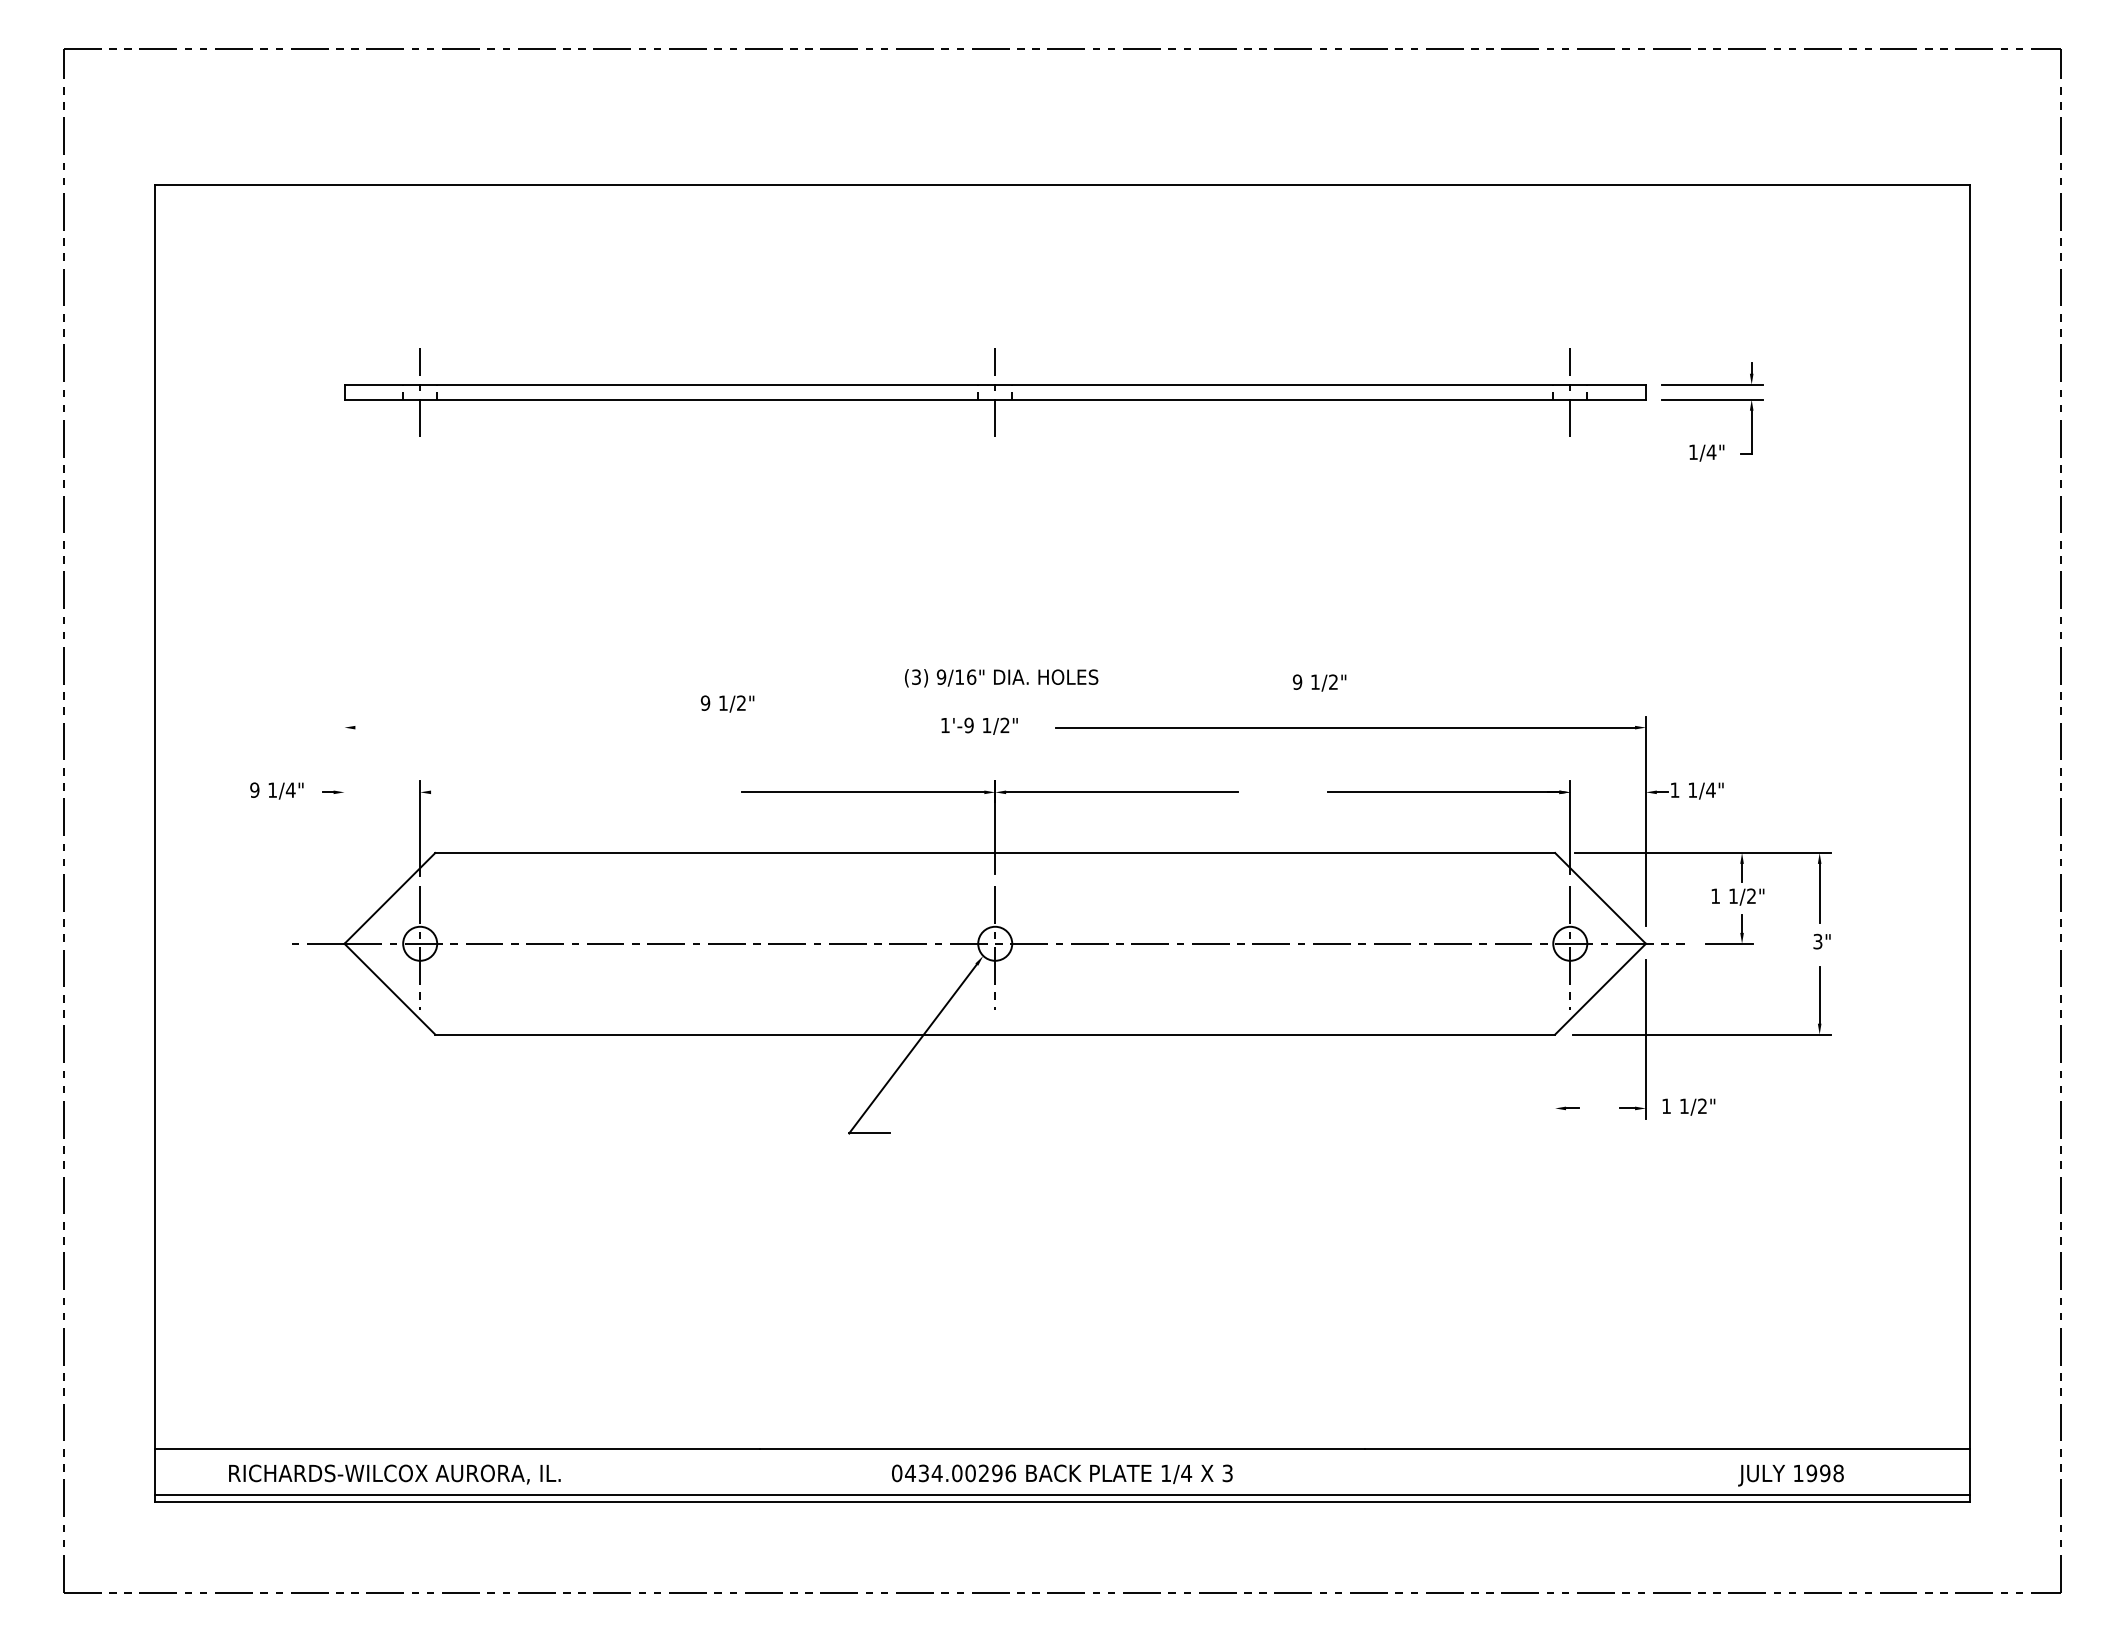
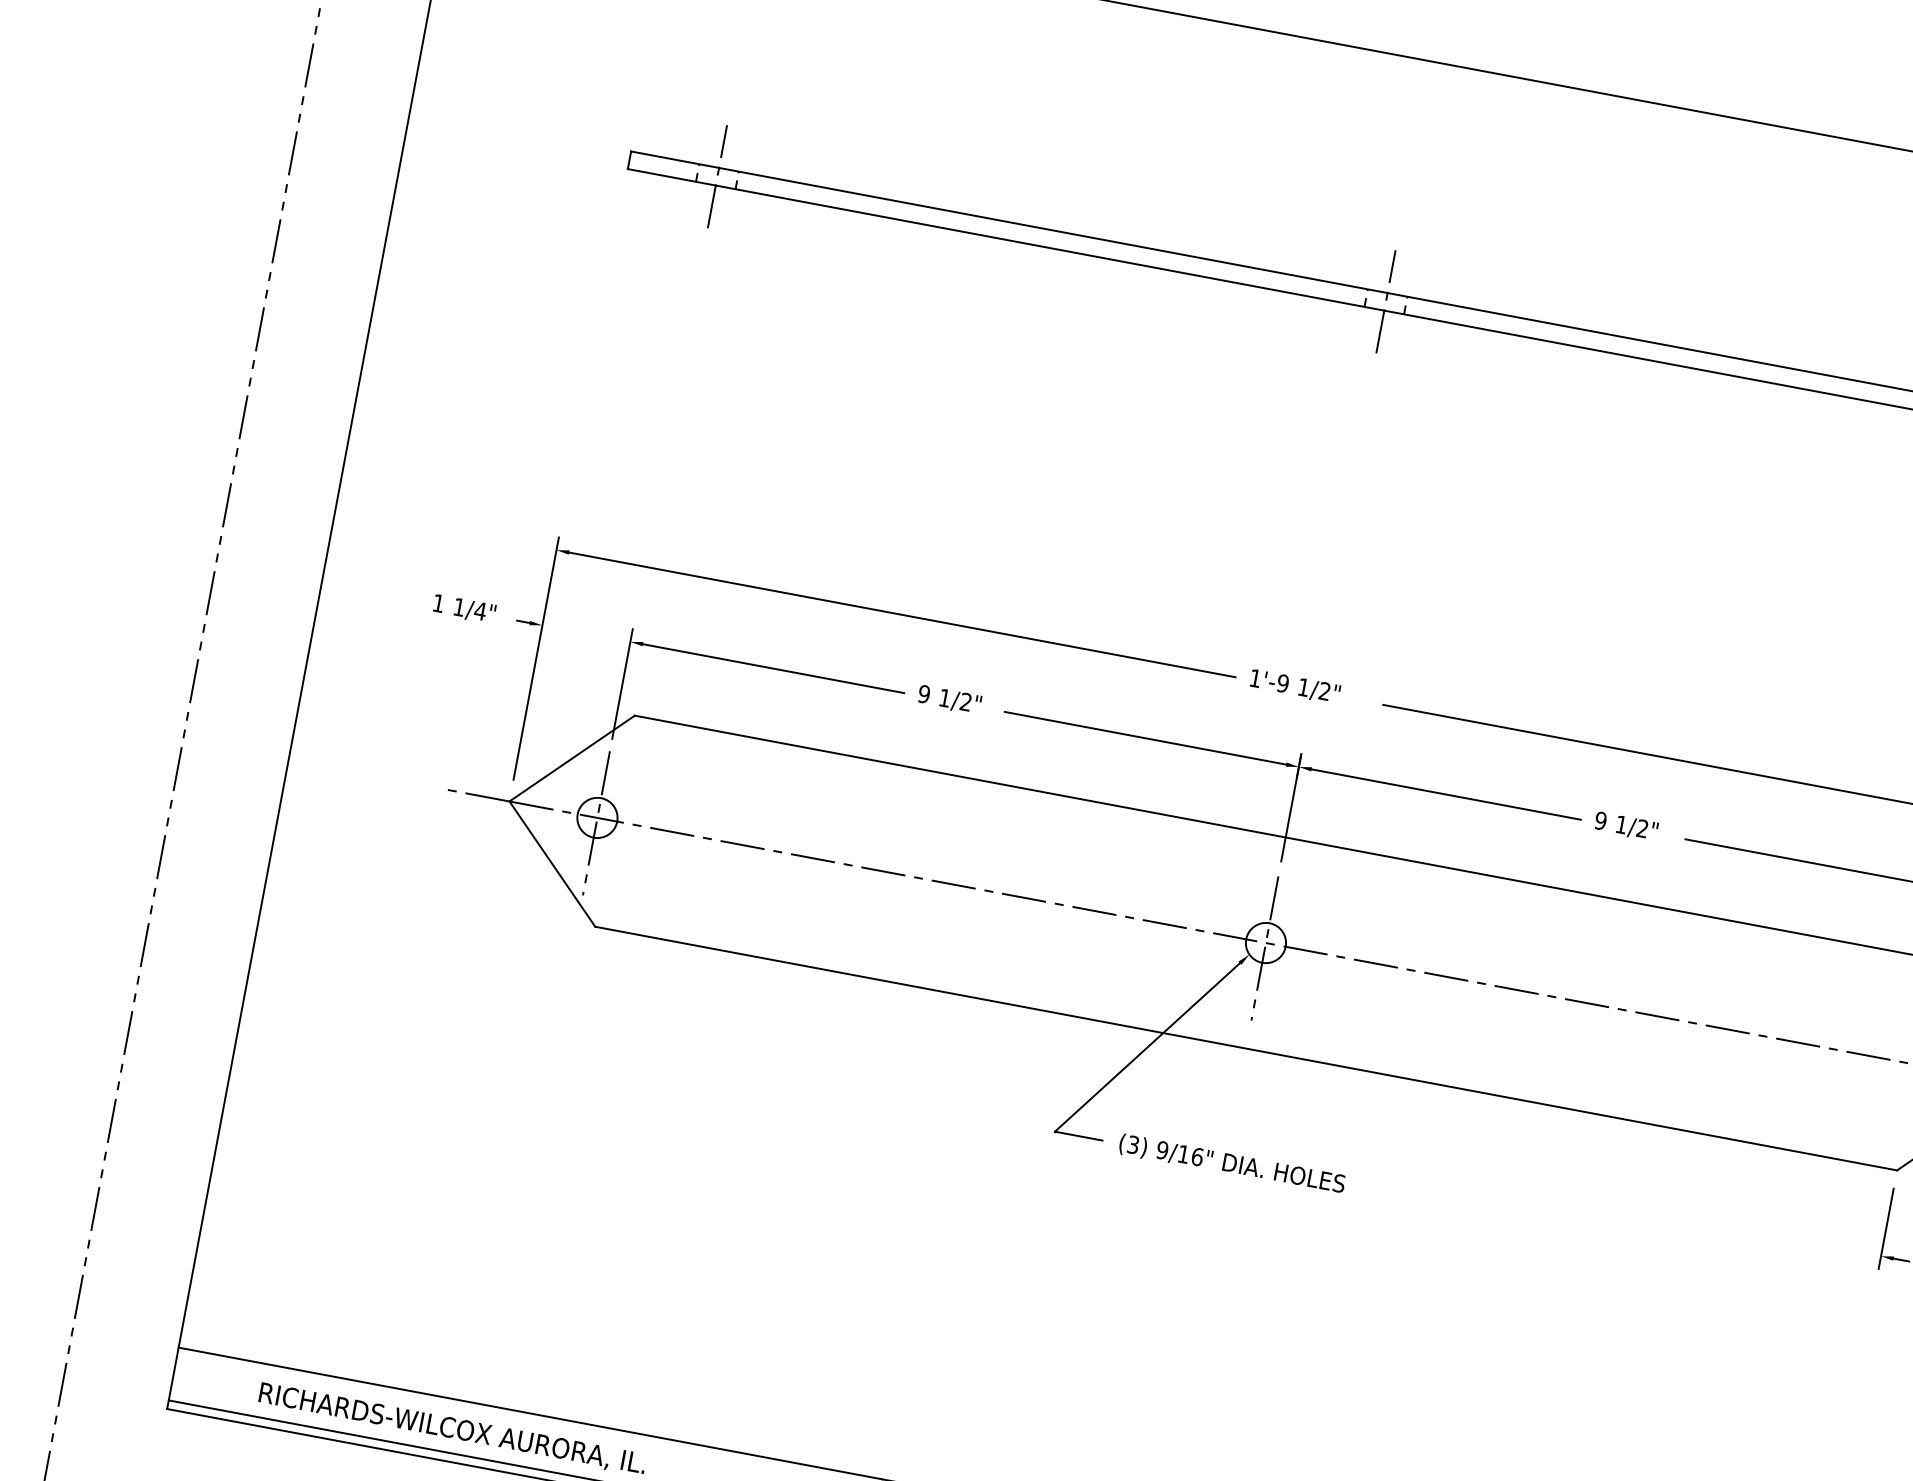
text: (1001, 678) -> (1231, 1164), moved
text: (1319, 682) -> (1626, 826), moved
text: (727, 703) -> (949, 699), moved
line: (641, 727) -> (901, 614), added
text: (254, 789) -> (438, 602), 9 -> 1
line: (543, 792) -> (773, 668), added
line: (344, 820) -> (536, 658), added
line: (1555, 1084) -> (1886, 1228), added

